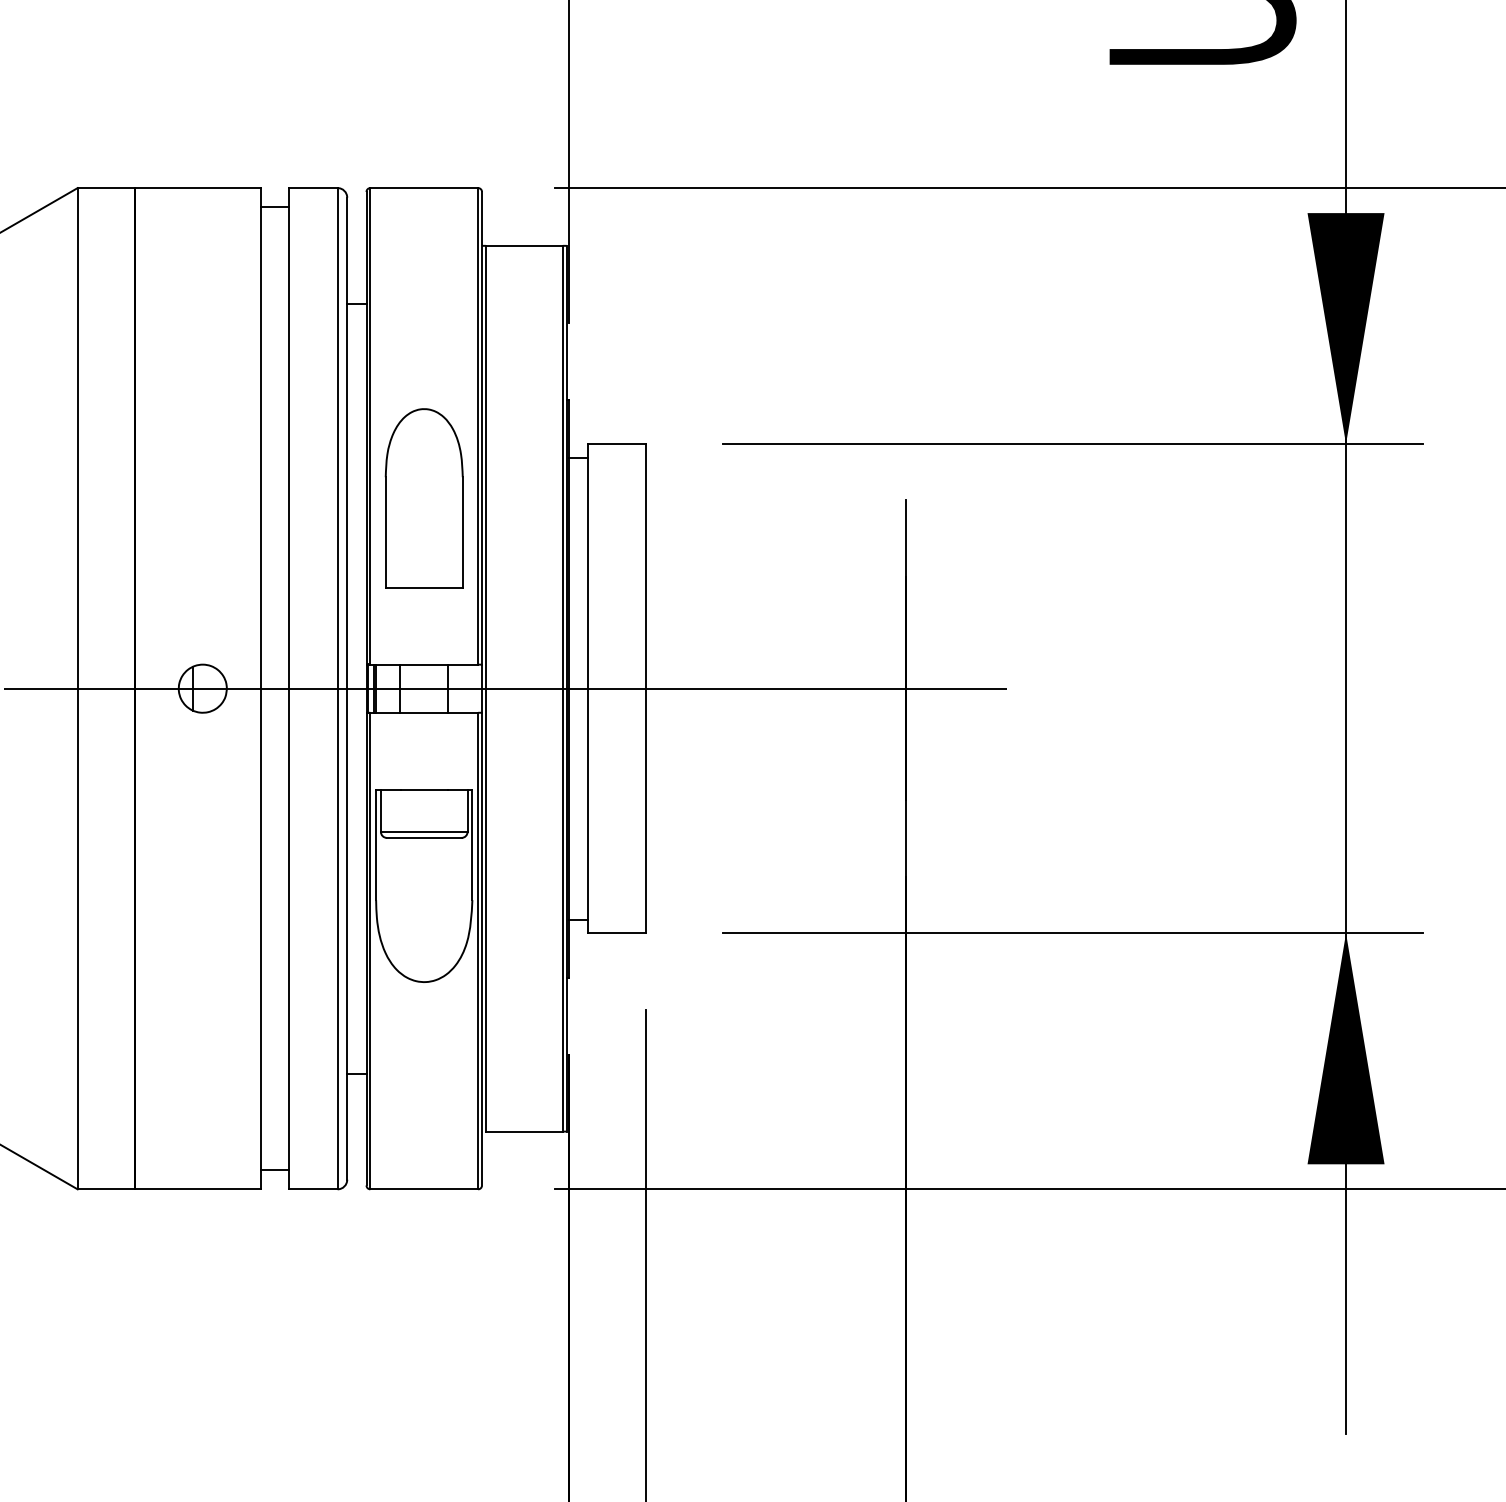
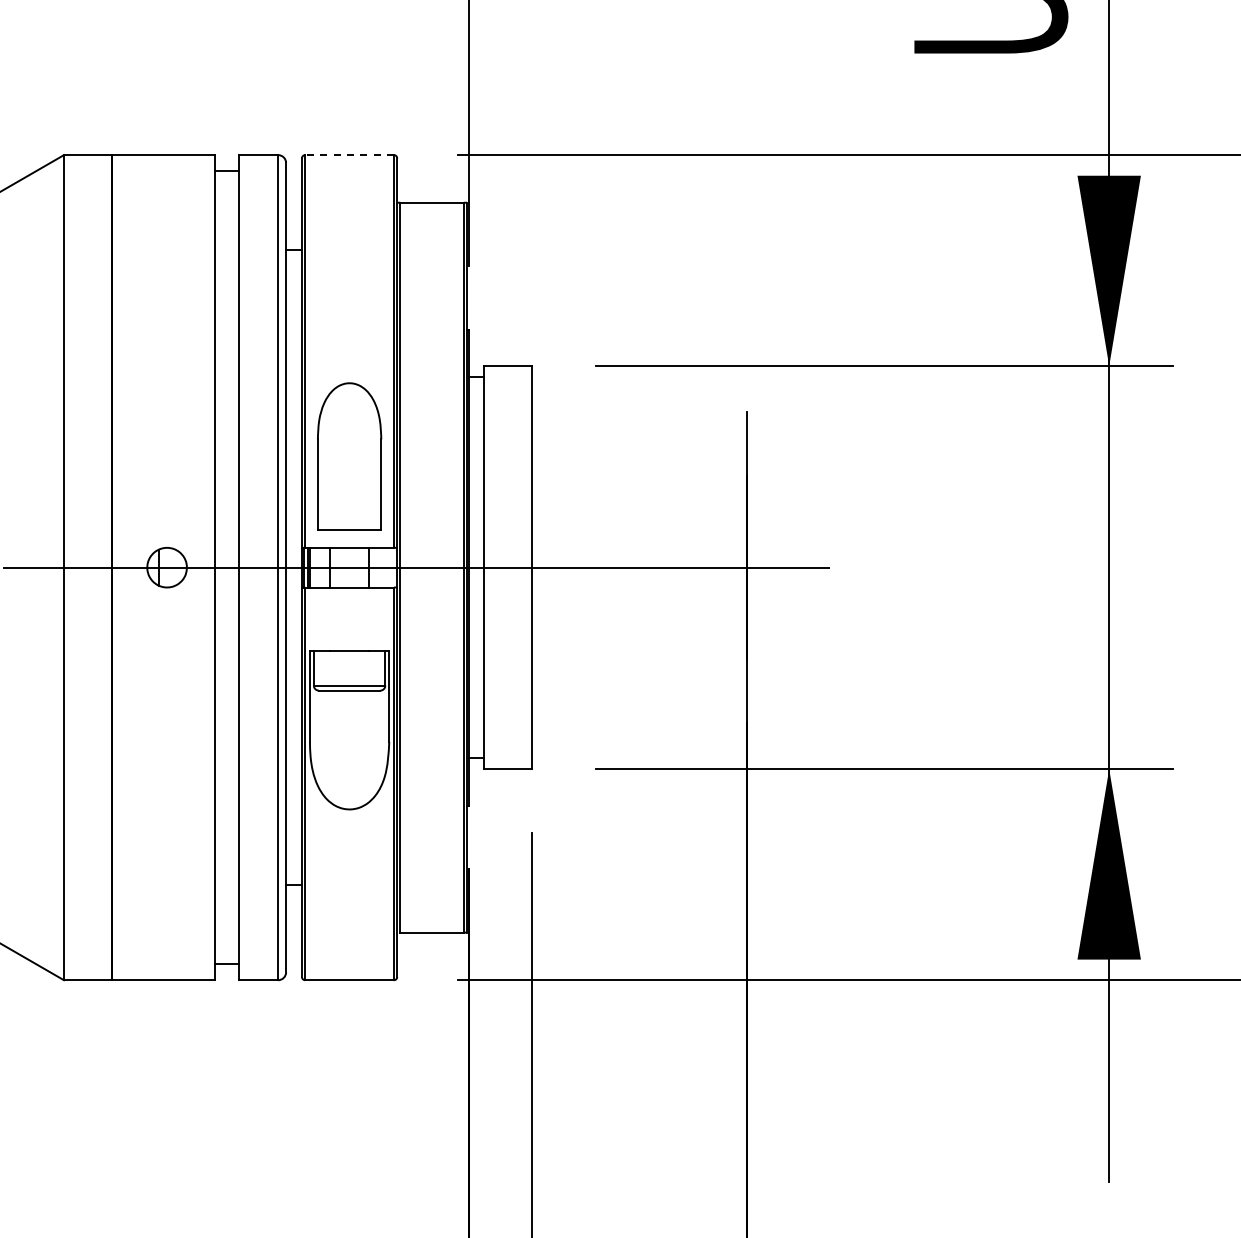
line: (424, 188) -> (349, 155), solid -> dashed
part: (424, 497) -> (349, 456), moved

